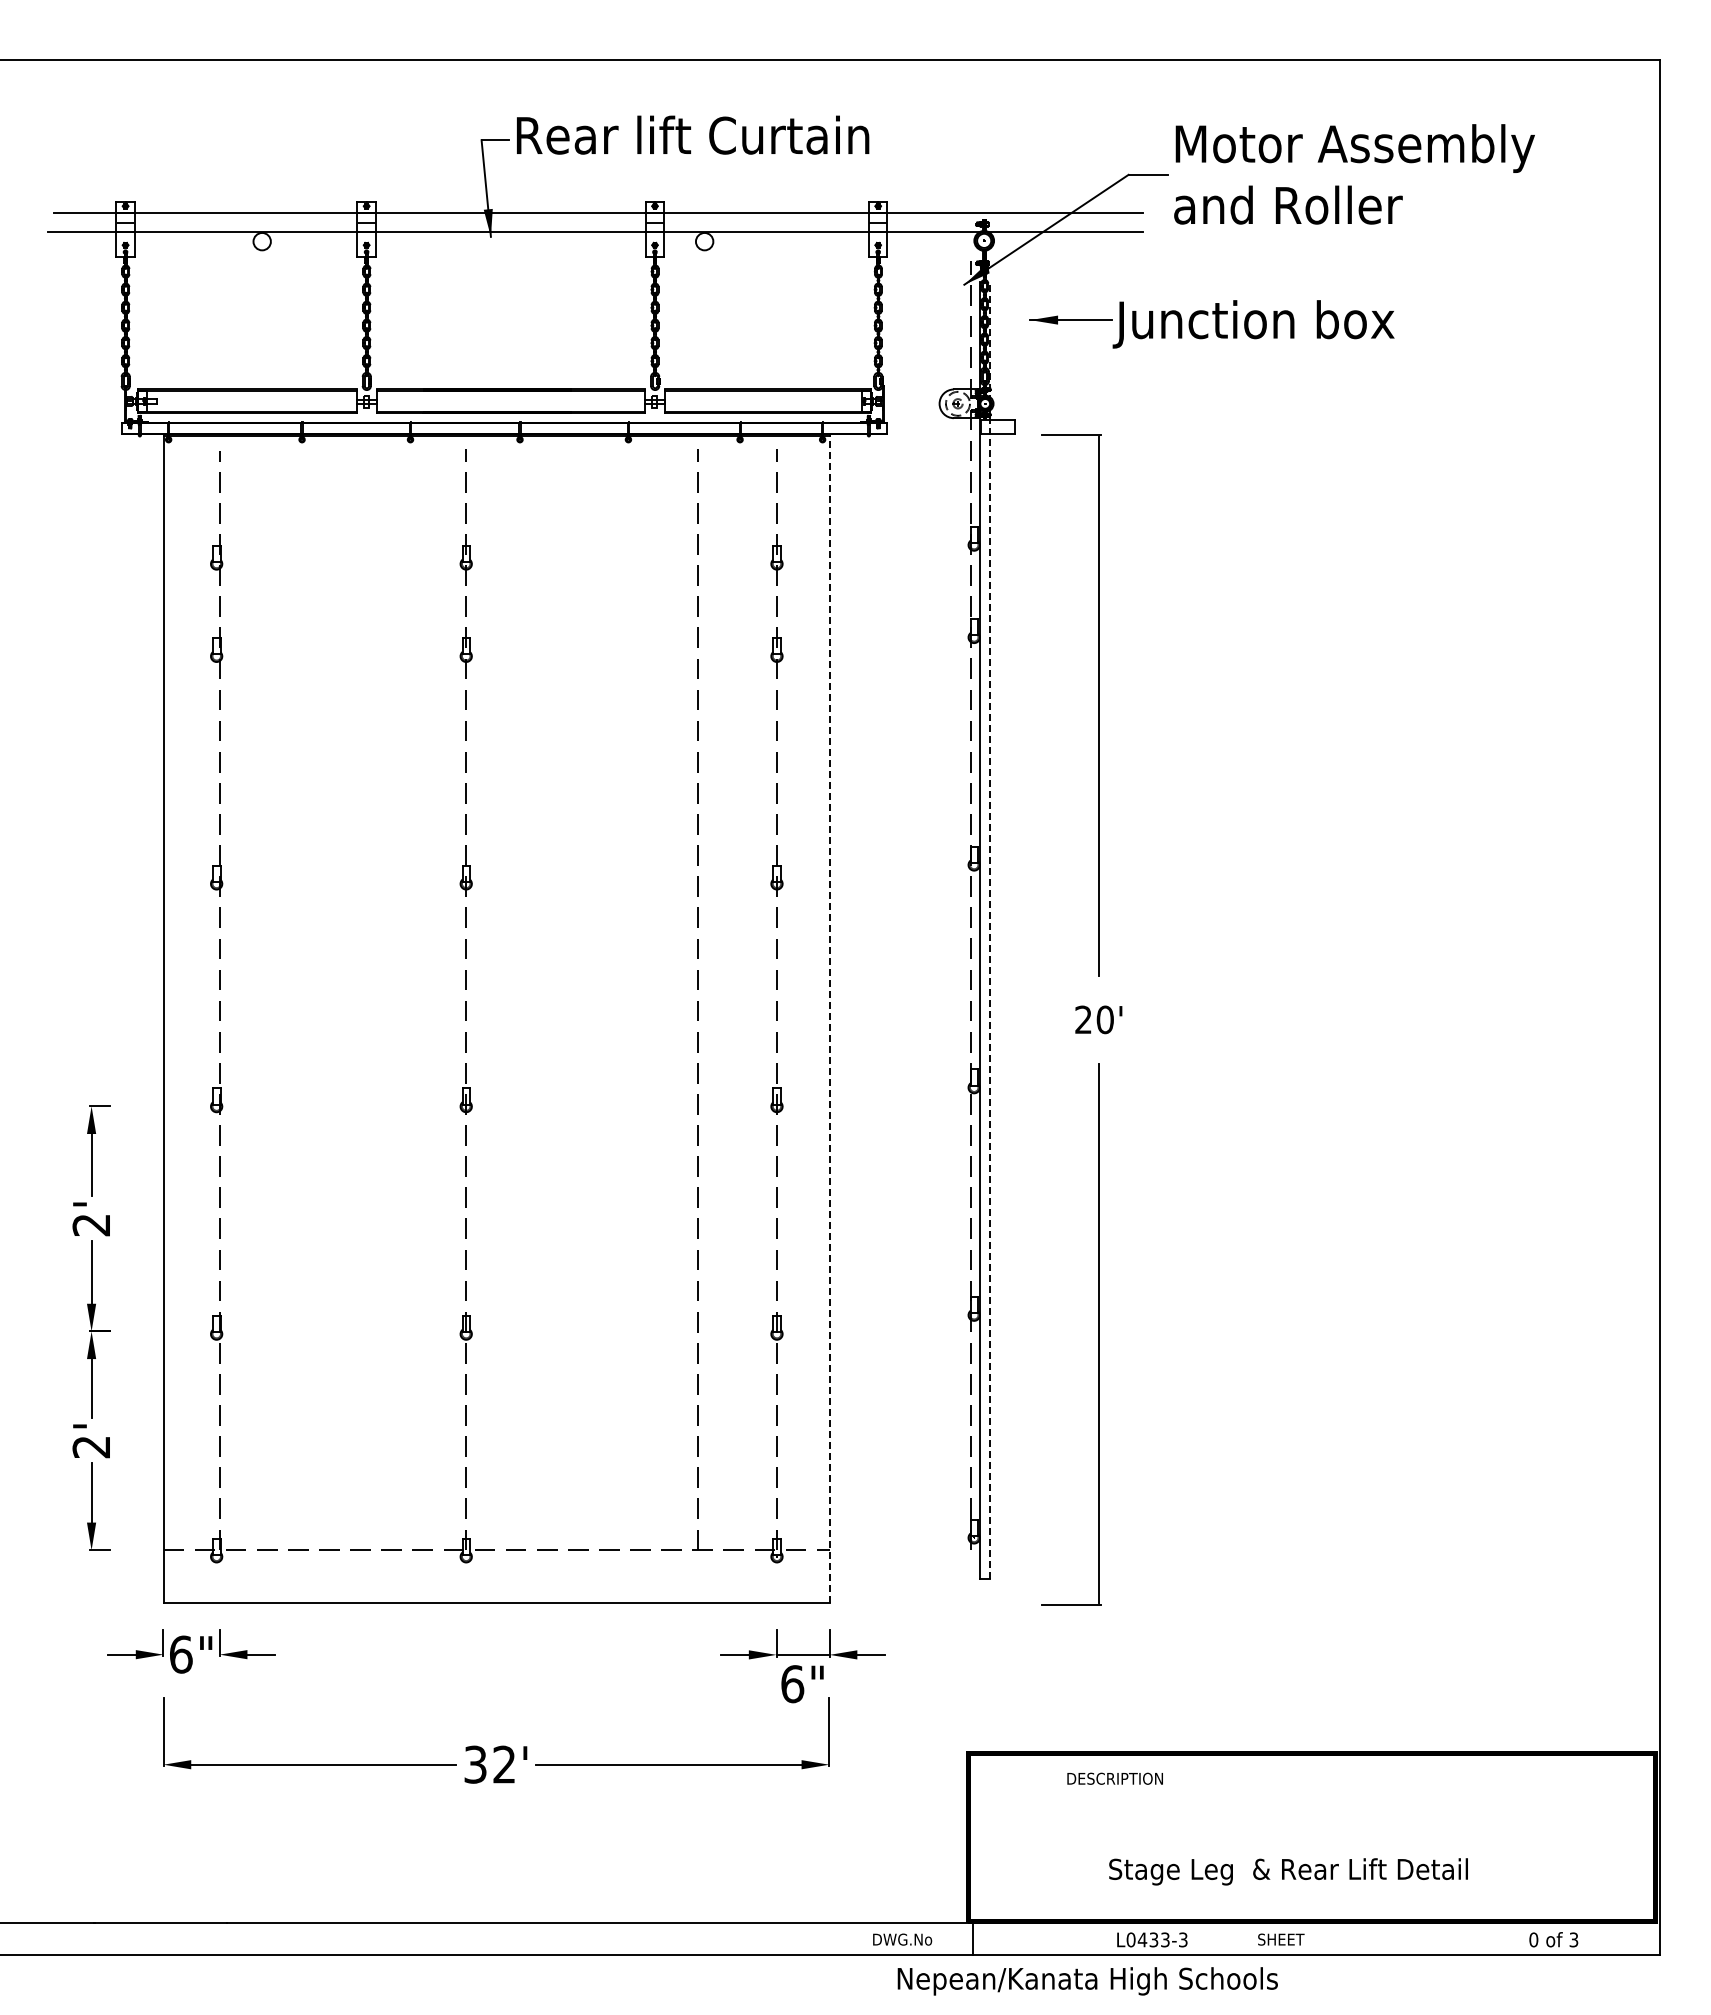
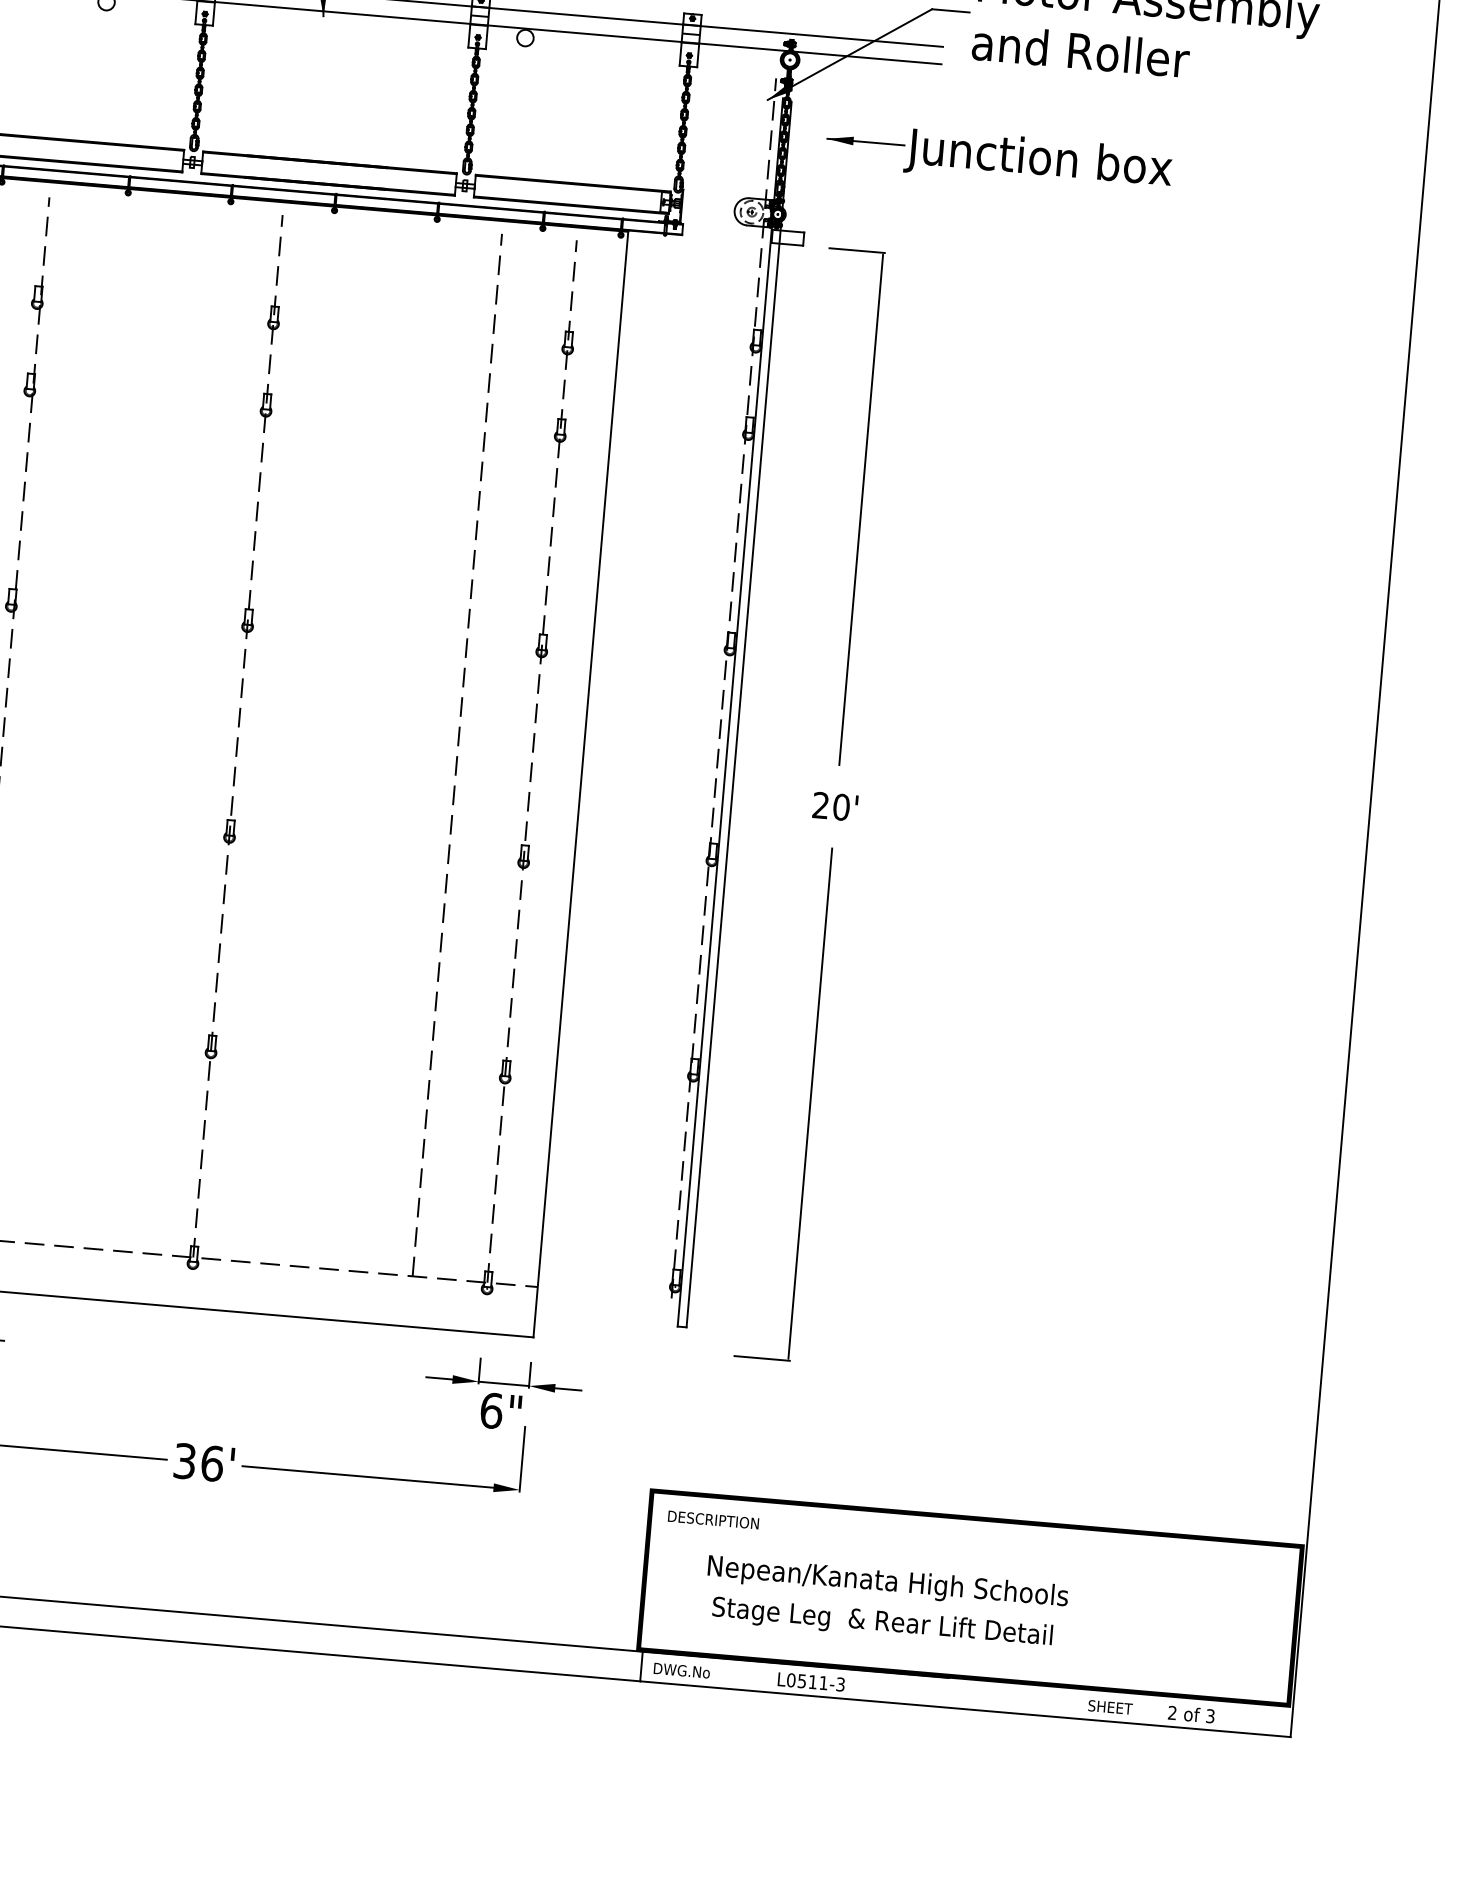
line: (989, 931) -> (739, 714), dashed -> solid
line: (829, 1018) -> (580, 783), dashed -> solid
text: (504, 1764) -> (212, 1463), 32' -> 36'
text: (1114, 1778) -> (712, 1519), moved
text: (1288, 1871) -> (882, 1622), moved
text: (902, 1939) -> (681, 1670), moved
text: (1153, 1939) -> (812, 1681), L0433-3 -> L0511-3
text: (1281, 1939) -> (1110, 1707), moved
text: (1533, 1939) -> (1172, 1712), 0 -> 2
text: (1087, 1981) -> (887, 1583), moved

